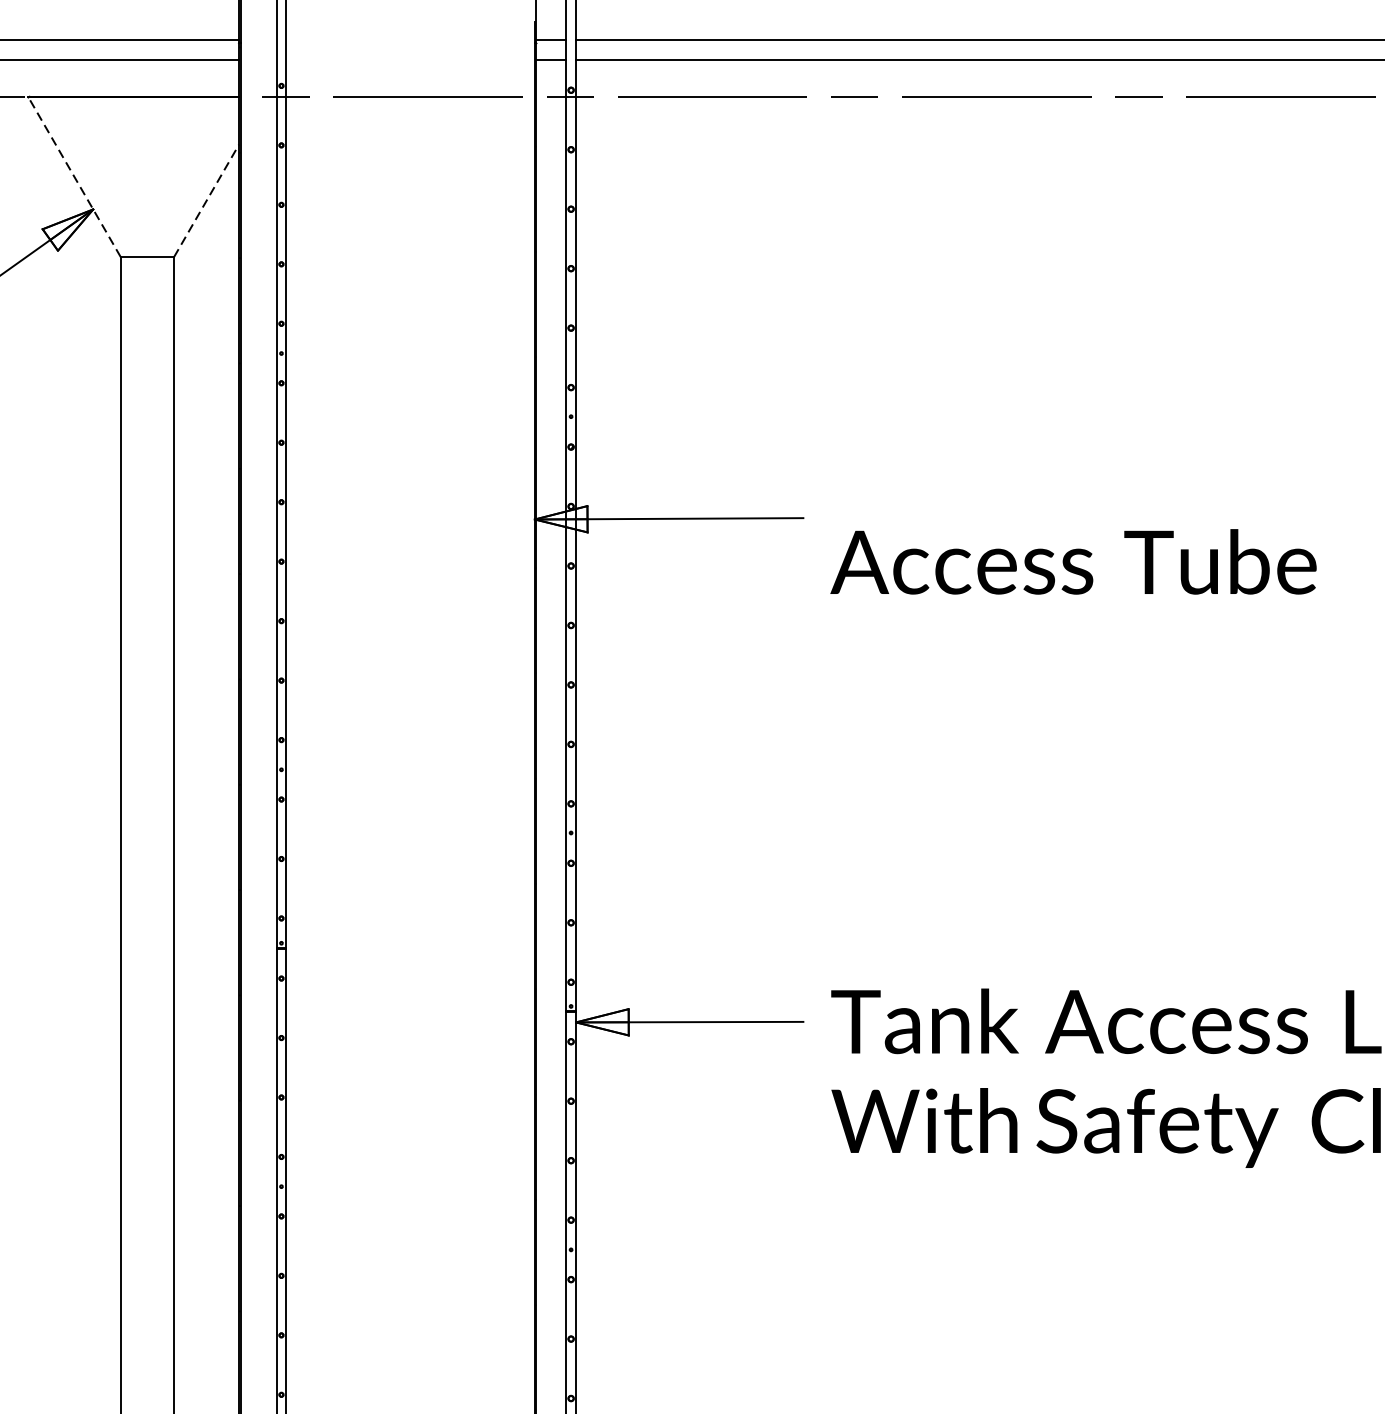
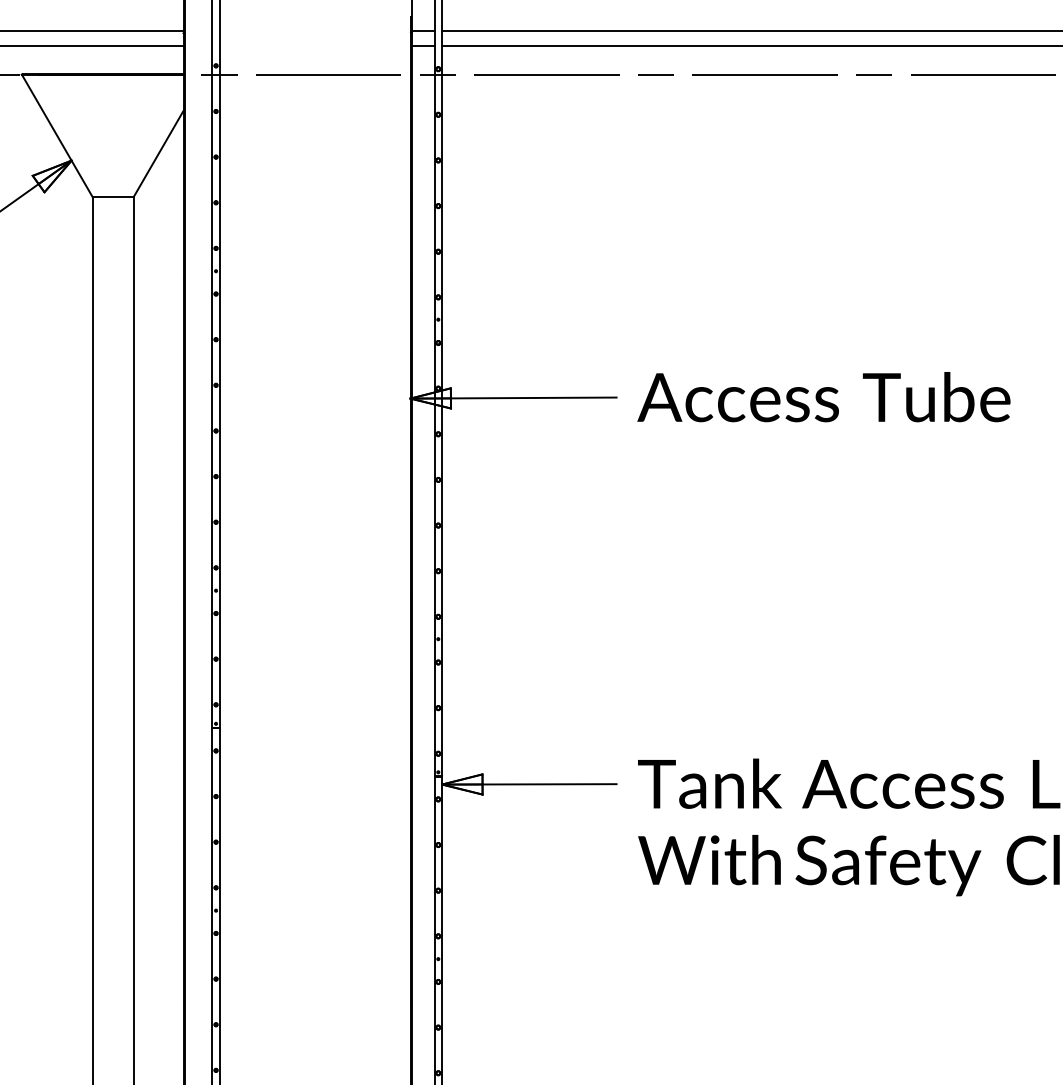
line: (74, 176) -> (57, 135), dashed -> solid
line: (206, 201) -> (158, 154), dashed -> solid
text: (1072, 562) -> (823, 397), moved

